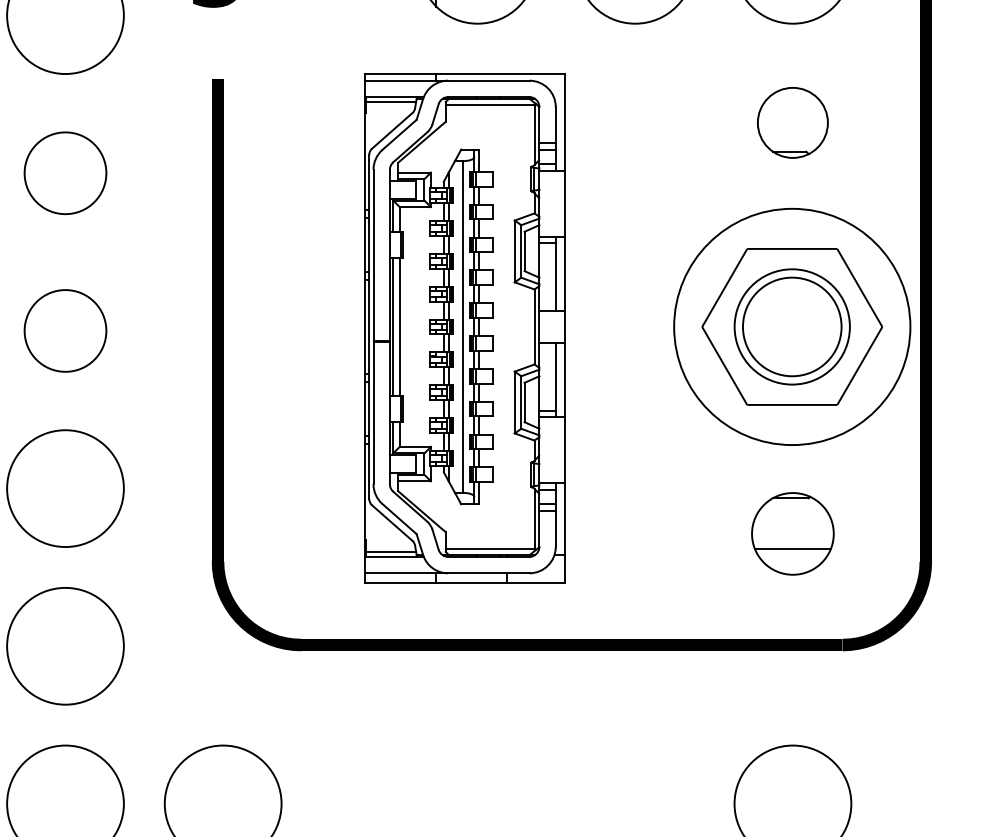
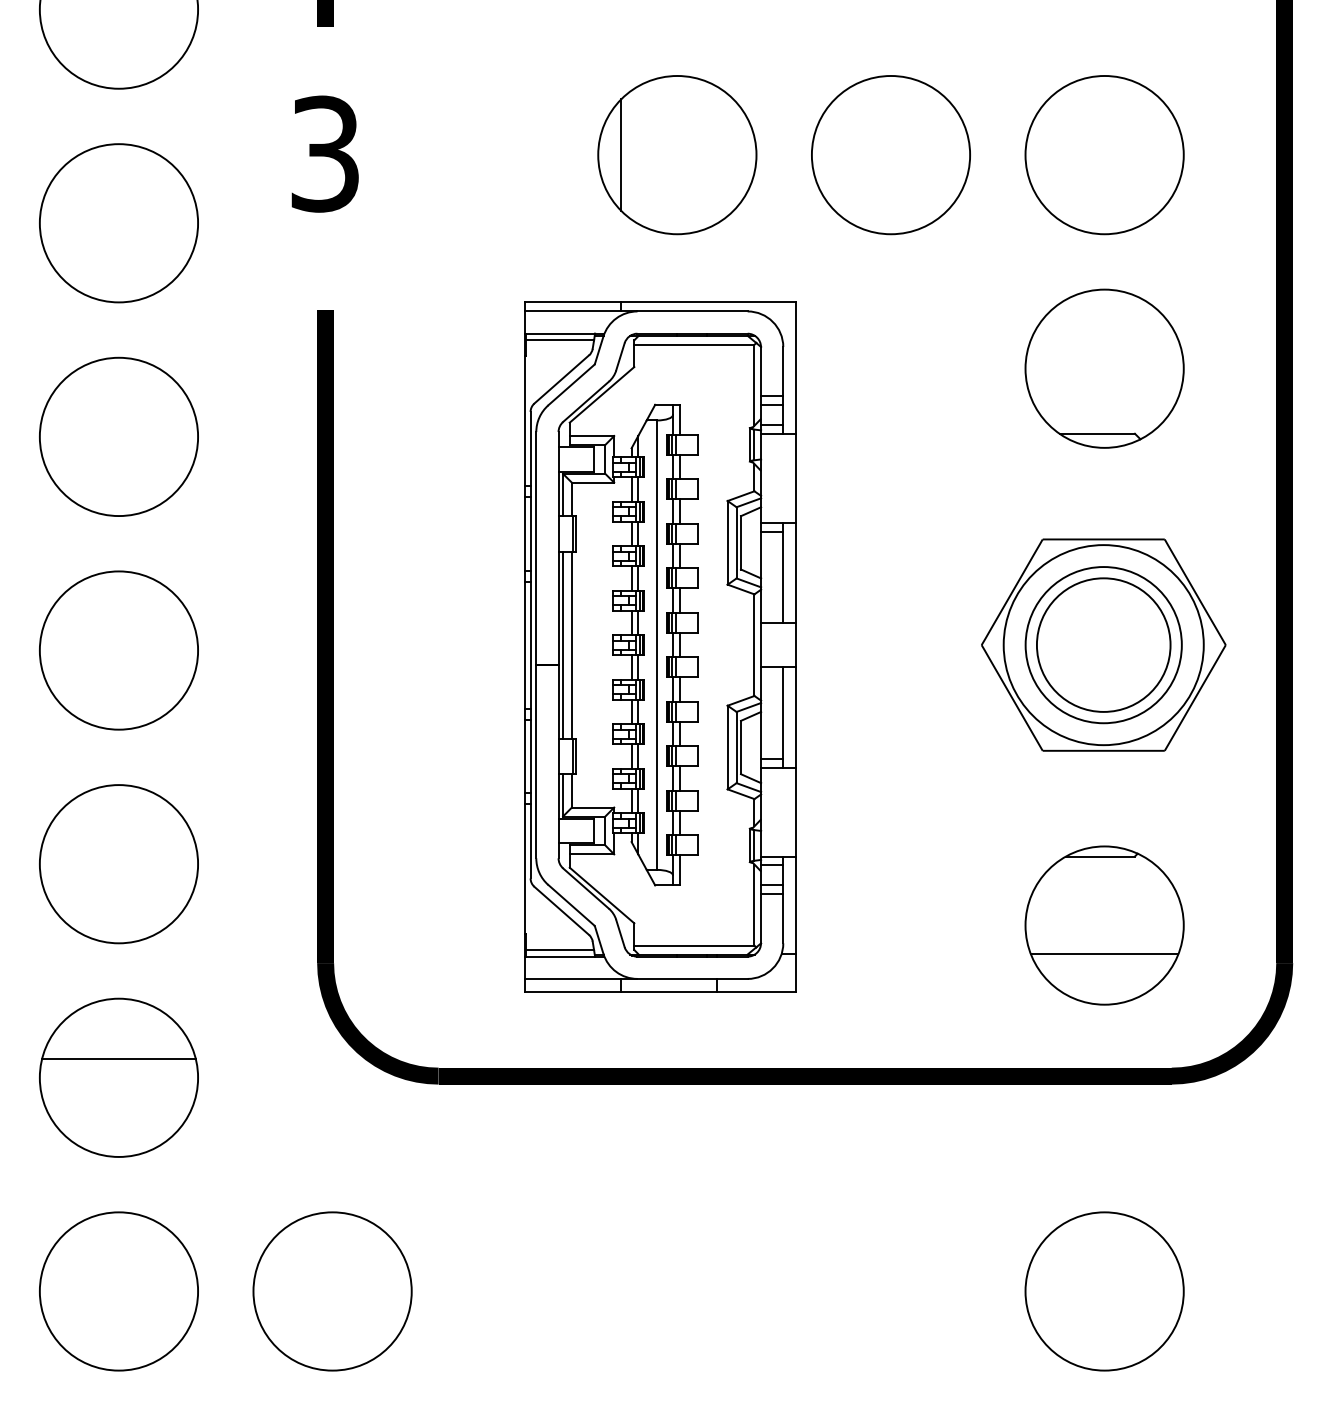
part: (792, 122) -> (1104, 368), size x1.67
circle: (65, 172) -> (118, 436), size x1.43
circle: (792, 327) -> (1103, 645), size x0.62
circle: (65, 330) -> (118, 650), size x1.43
part: (792, 533) -> (1104, 925), size x1.43
line: (65, 632) -> (118, 1059), added

